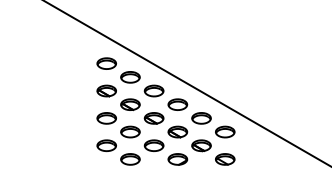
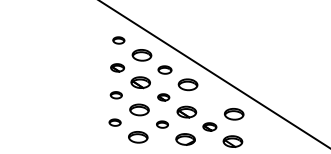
part: (106, 63) -> (118, 40), size x0.6
part: (106, 90) -> (117, 67), size x0.7
part: (153, 90) -> (164, 69), size x0.7
part: (106, 118) -> (116, 95), size x0.6
part: (153, 118) -> (163, 97), size x0.6
part: (201, 118) -> (211, 99), removed
part: (106, 145) -> (114, 122), size x0.6
part: (153, 145) -> (161, 124), size x0.6
part: (201, 145) -> (209, 126), size x0.7

